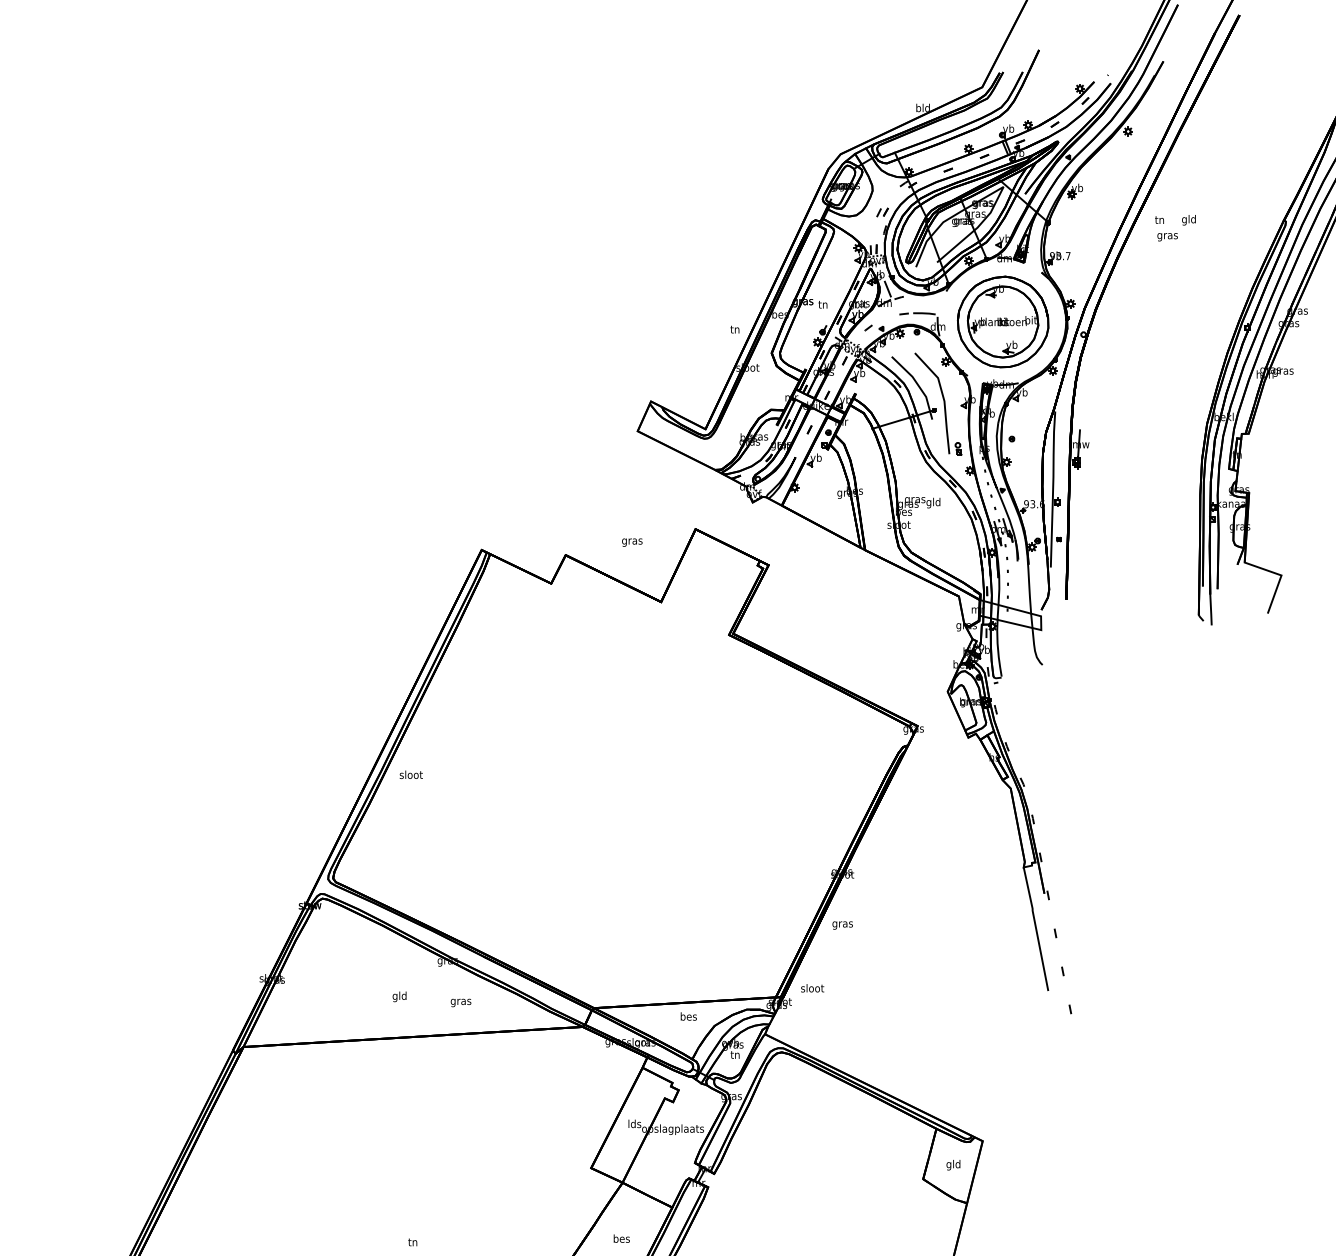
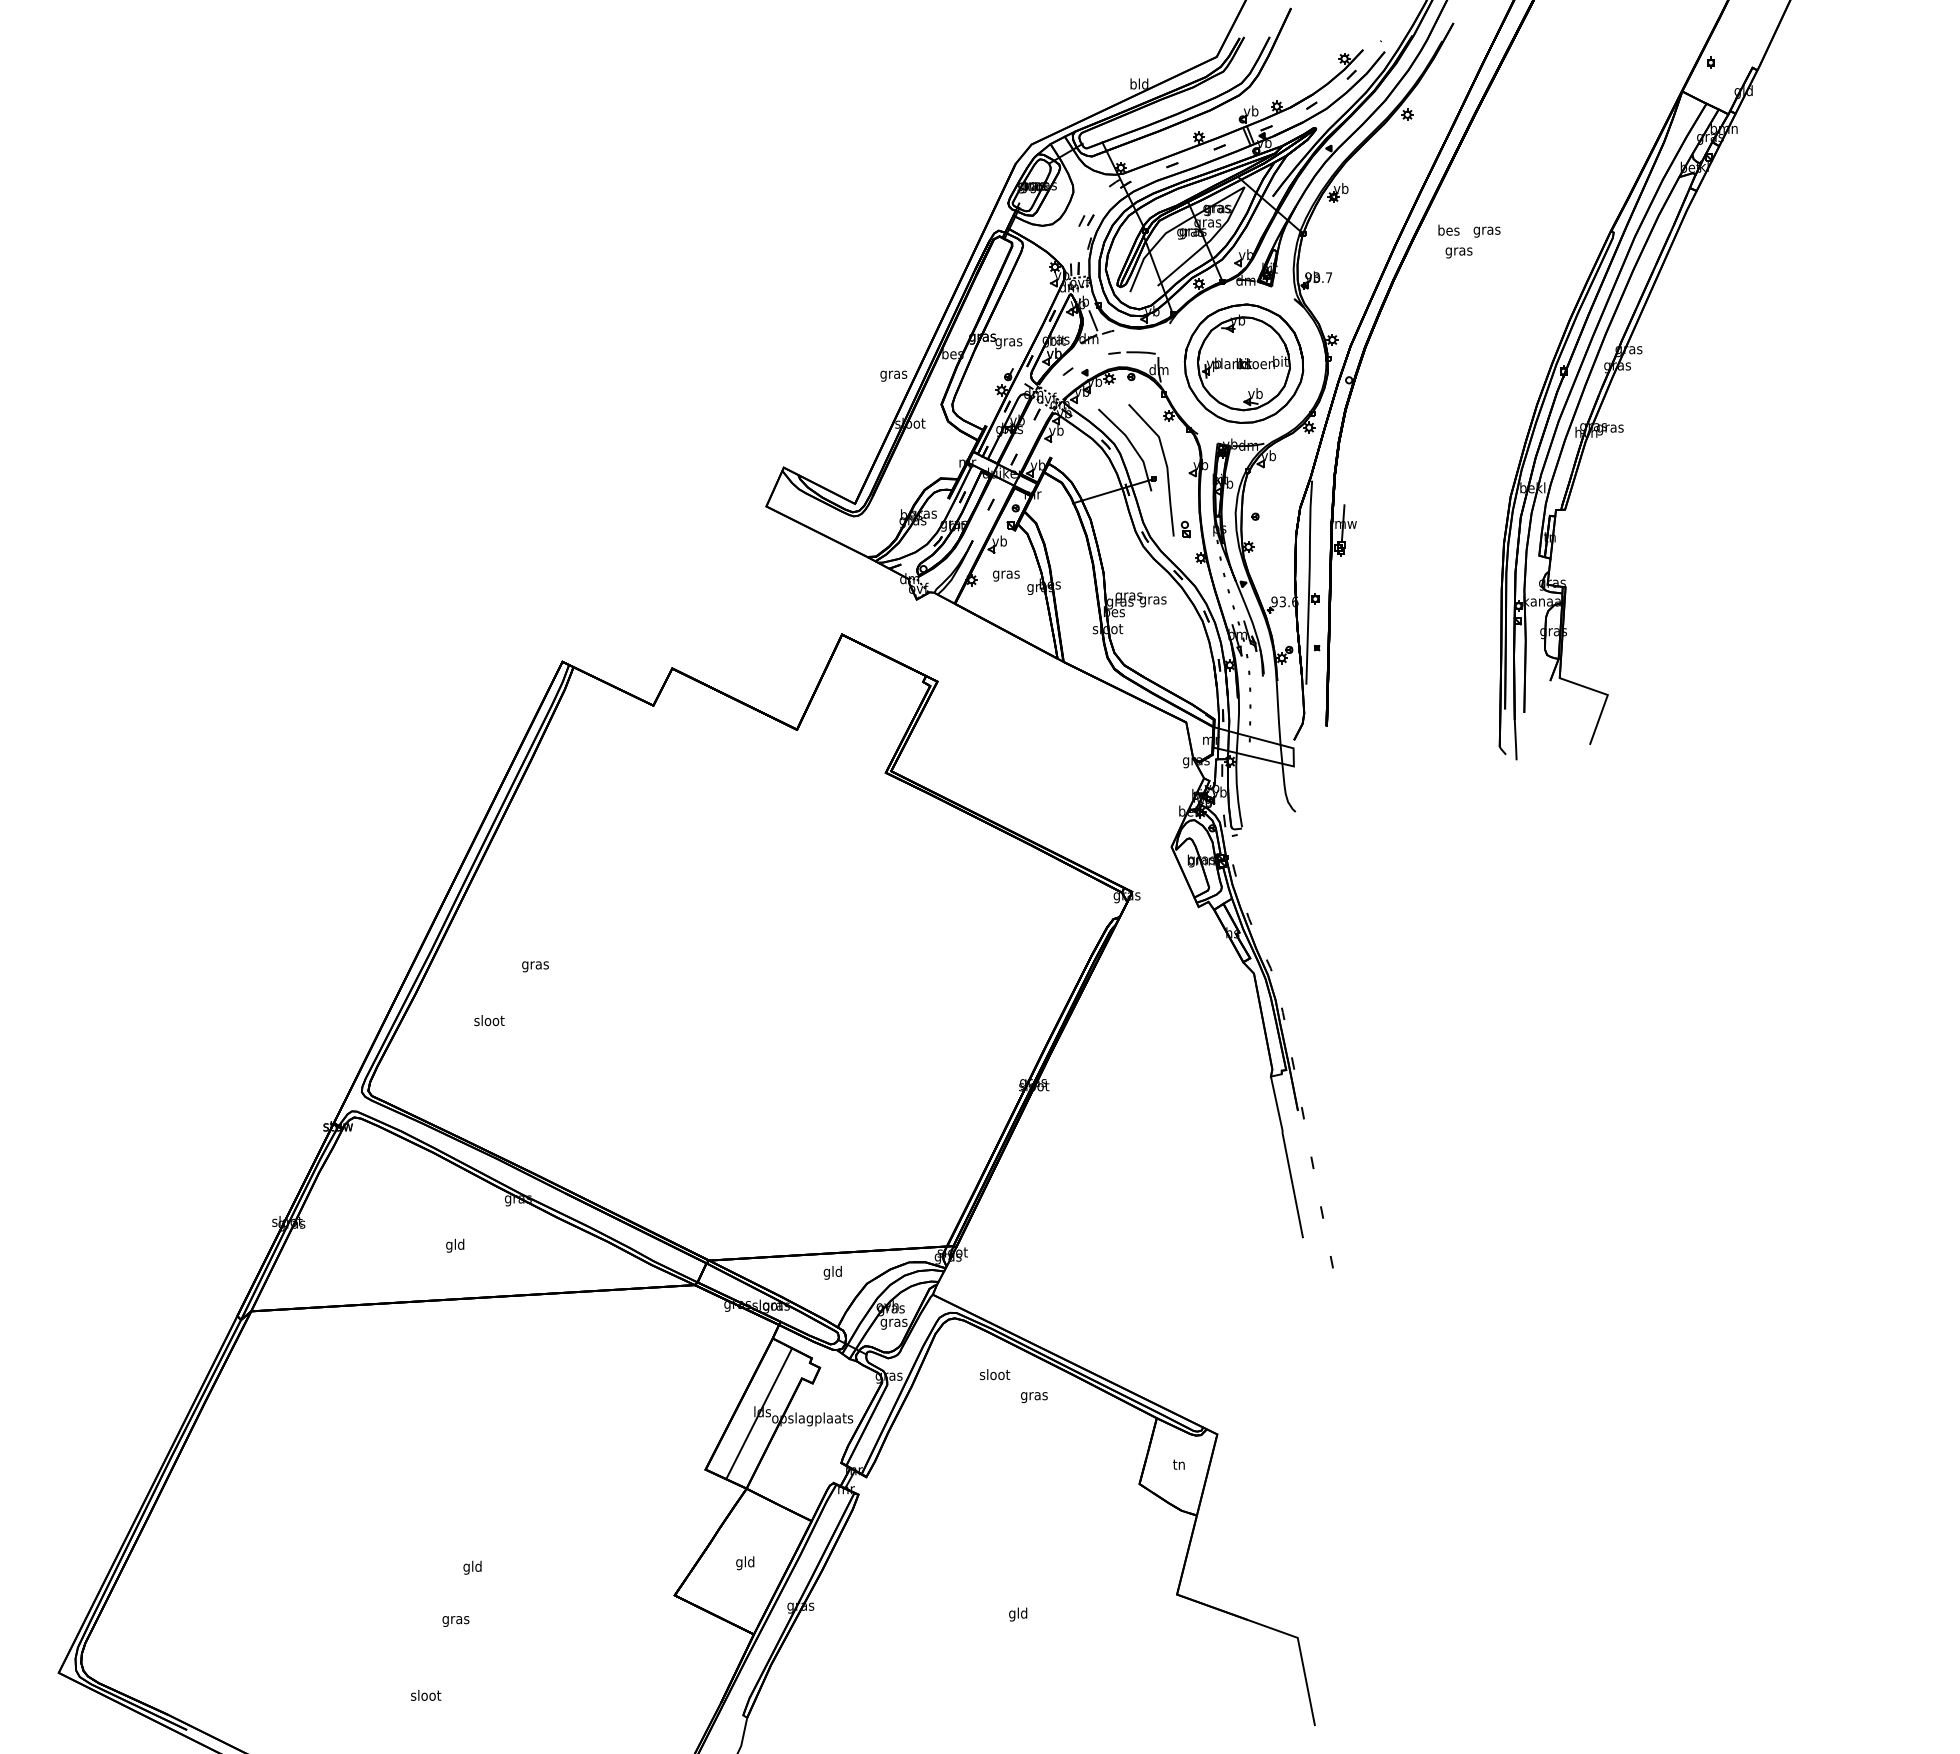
text: (1159, 219) -> (1448, 229), tn -> bes
text: (1188, 220) -> (1486, 230), gld -> gras
text: (822, 305) -> (1008, 342), tn -> gras
text: (734, 330) -> (893, 374), tn -> gras
text: (933, 503) -> (1152, 600), gld -> gras
text: (632, 542) -> (1006, 575), moved
text: (411, 774) -> (489, 1020), moved
text: (842, 925) -> (1034, 1397), moved
text: (813, 988) -> (995, 1374), moved
text: (461, 1002) -> (535, 966), moved
text: (688, 1017) -> (832, 1272), bes -> gld
text: (734, 1055) -> (893, 1322), tn -> gras
line: (631, 1125) -> (758, 1413), added
text: (953, 1164) -> (1179, 1465), gld -> tn
text: (621, 1239) -> (745, 1563), bes -> gld
text: (412, 1243) -> (472, 1567), tn -> gld

